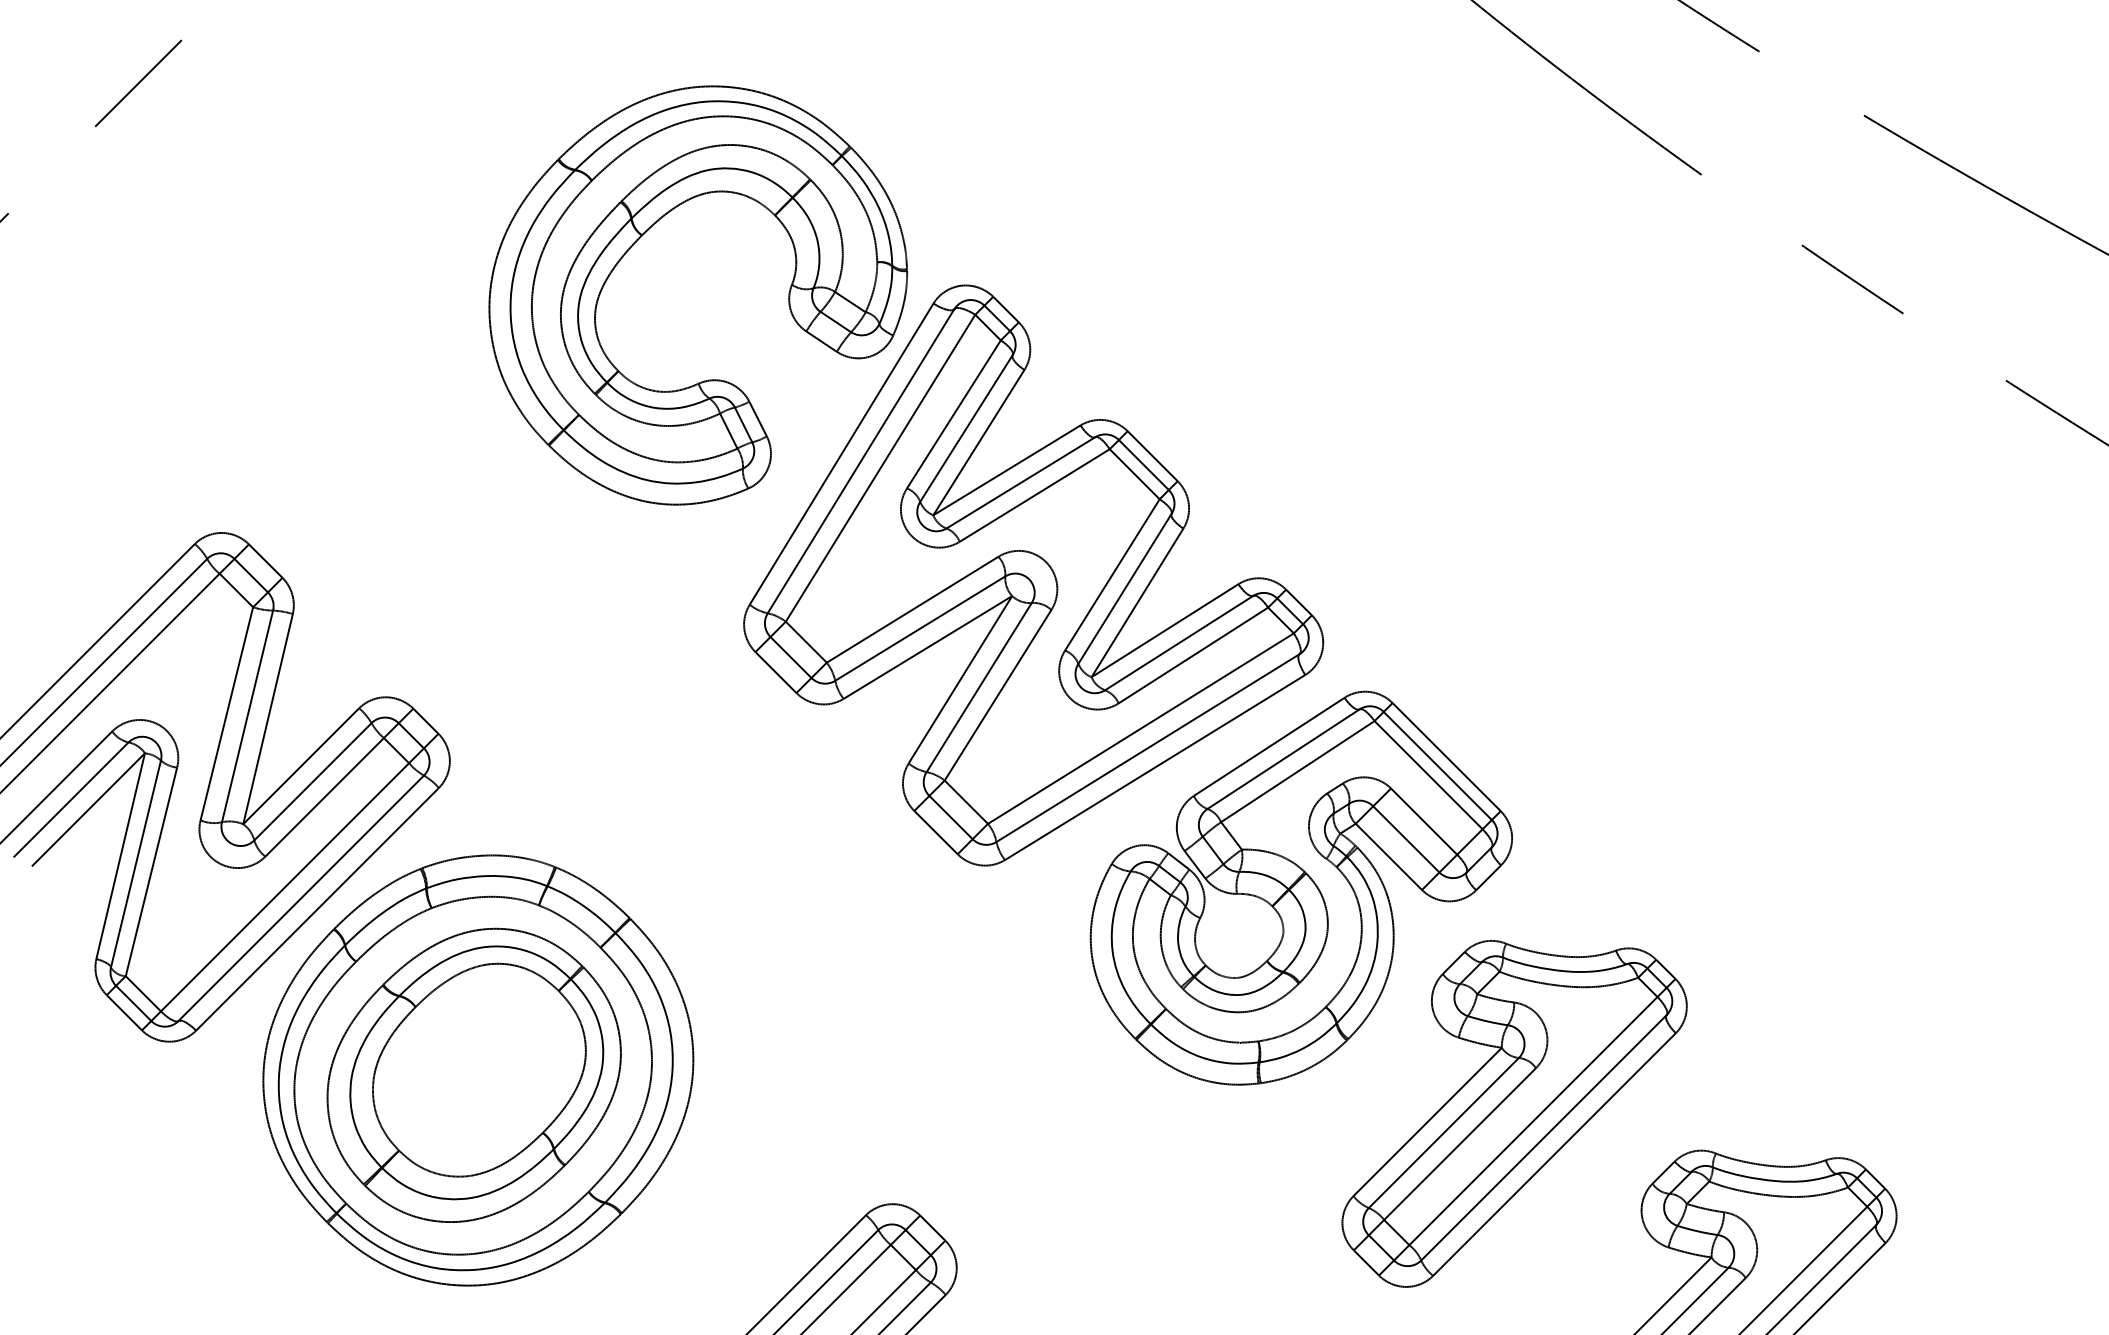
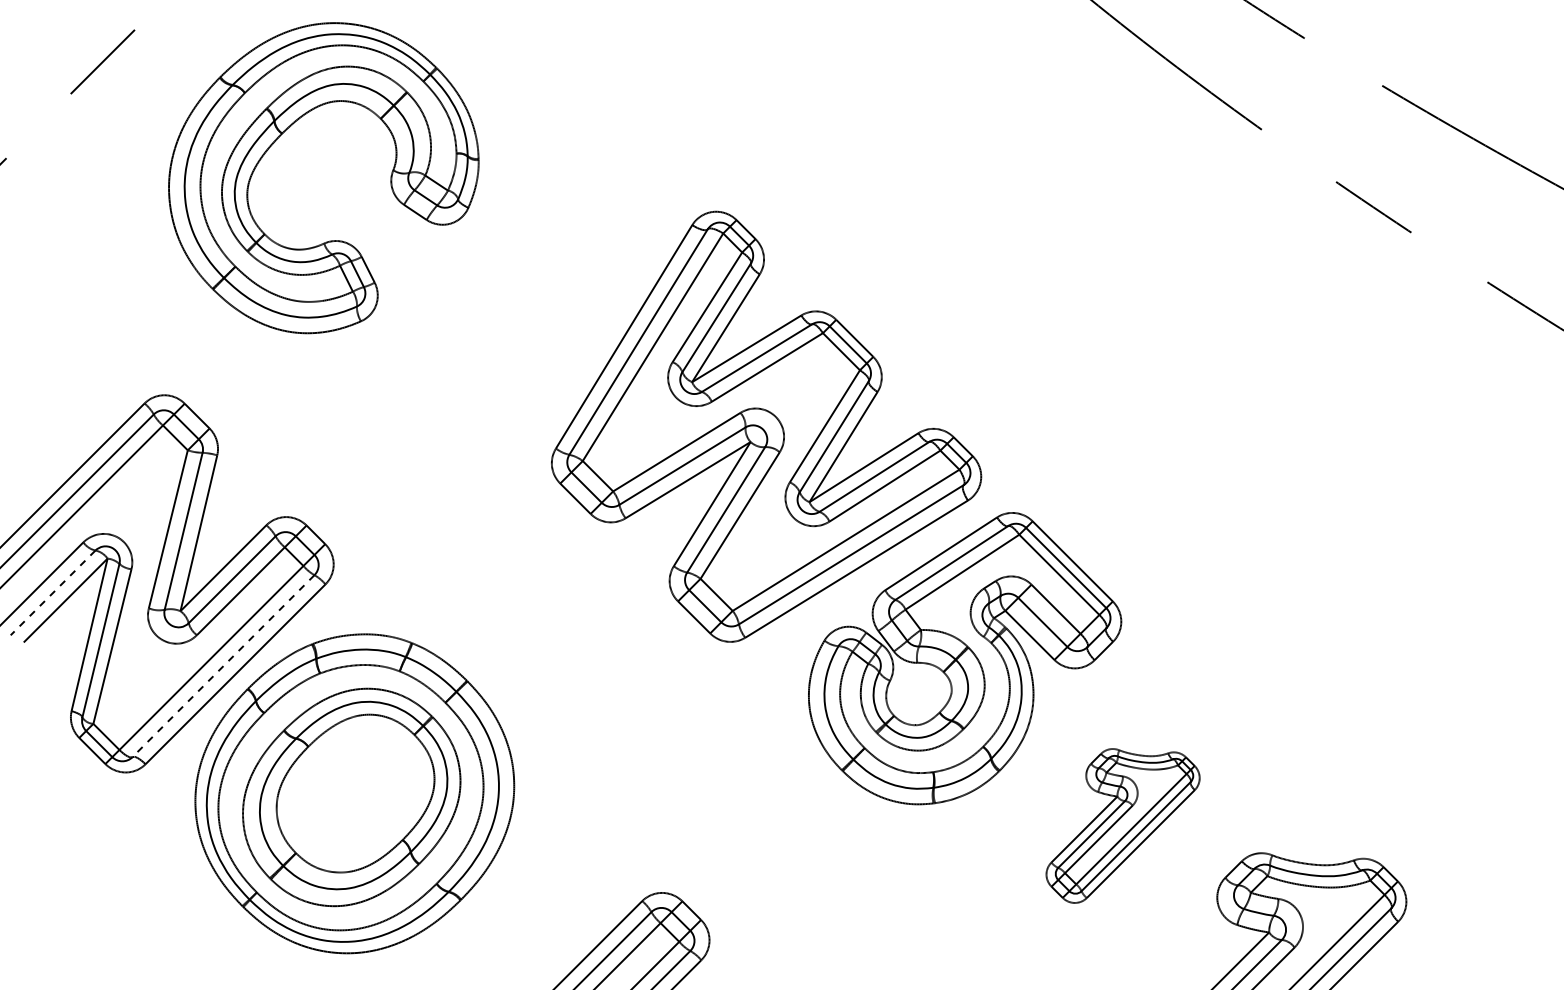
part: (633, 247) -> (275, 142), moved
line: (71, 798) -> (53, 592), solid -> dashed
line: (301, 898) -> (223, 666), solid -> dashed
part: (1513, 1113) -> (1122, 825), size x0.6

